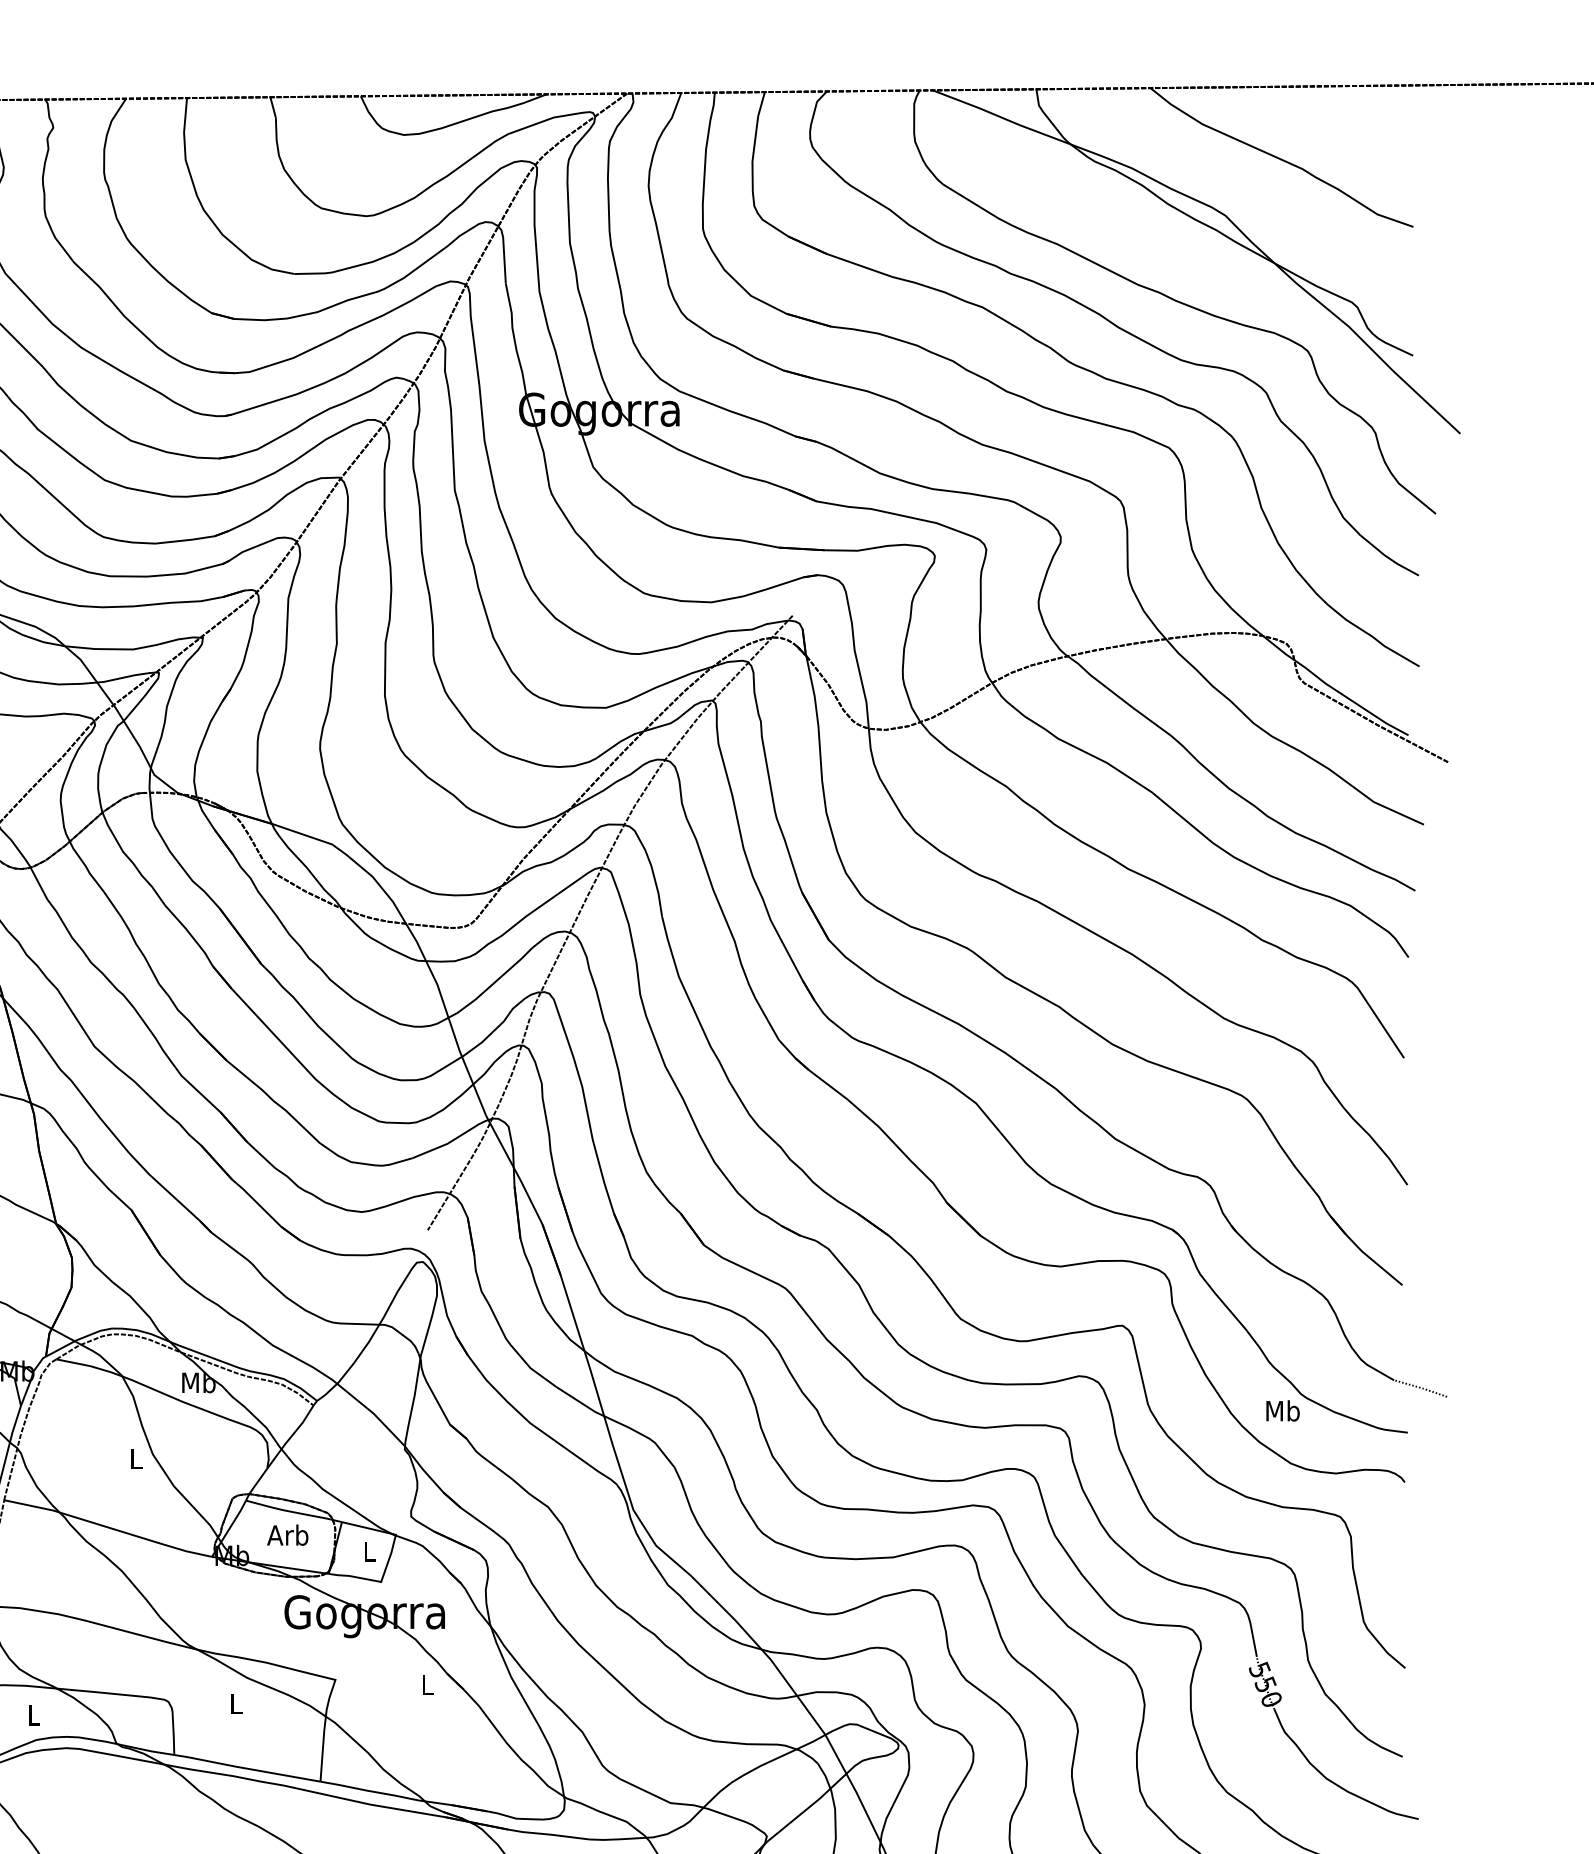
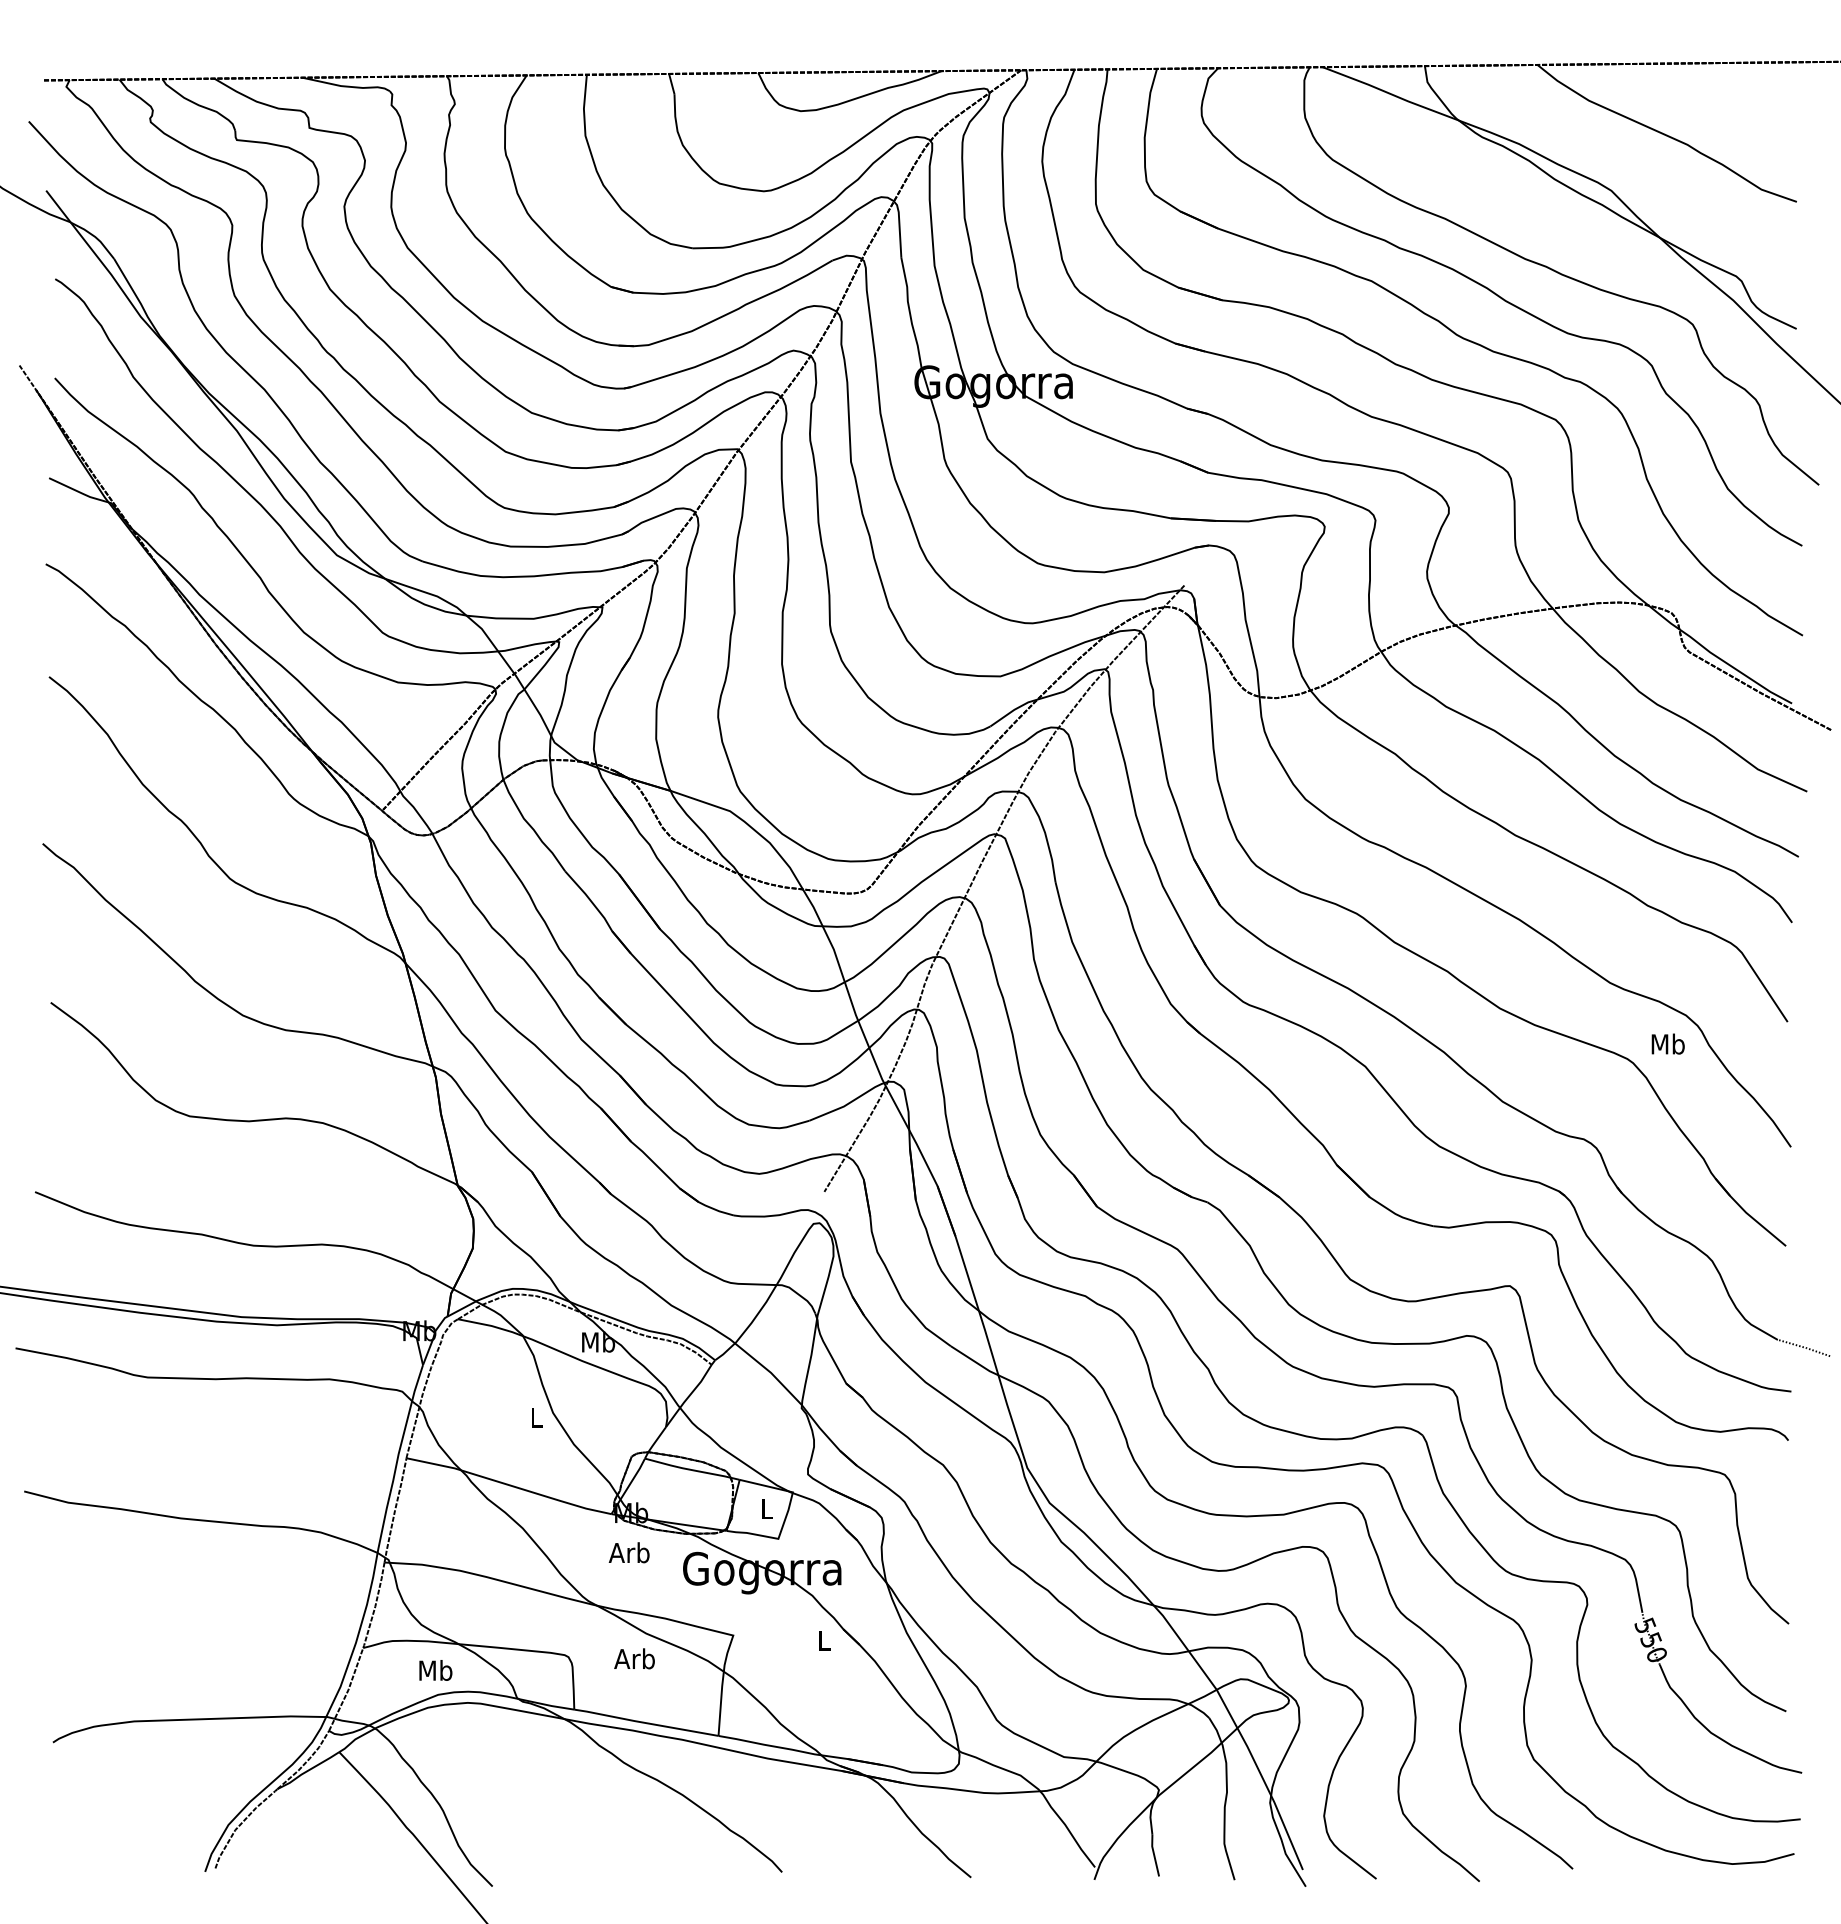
text: (1282, 1410) -> (1667, 1043), moved
text: (287, 1534) -> (628, 1552), moved
text: (235, 1703) -> (634, 1658), L -> Arb
text: (33, 1715) -> (435, 1670), L -> Mb

